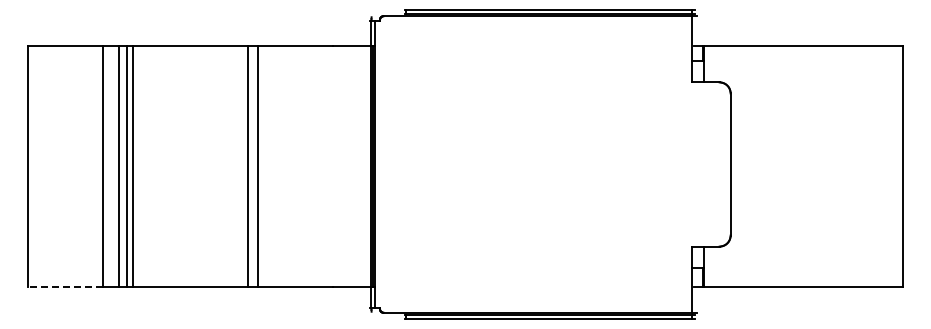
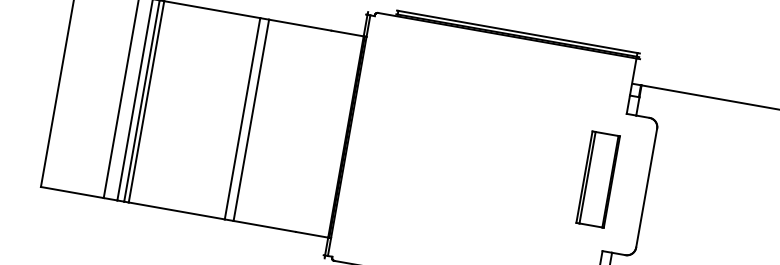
part: (672, 164) -> (598, 179), added
line: (65, 287) -> (72, 192), dashed -> solid

